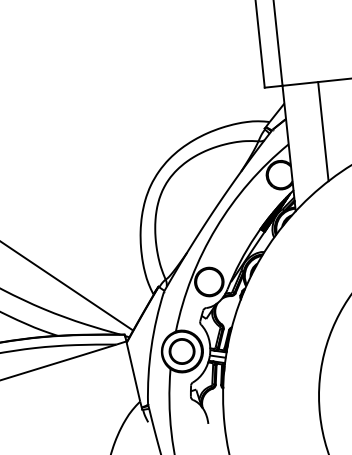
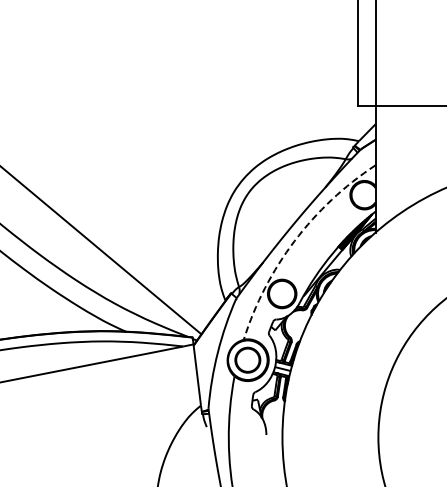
line: (323, 131) -> (411, 156), removed
arc: (216, 228) -> (294, 241), solid -> dashed

